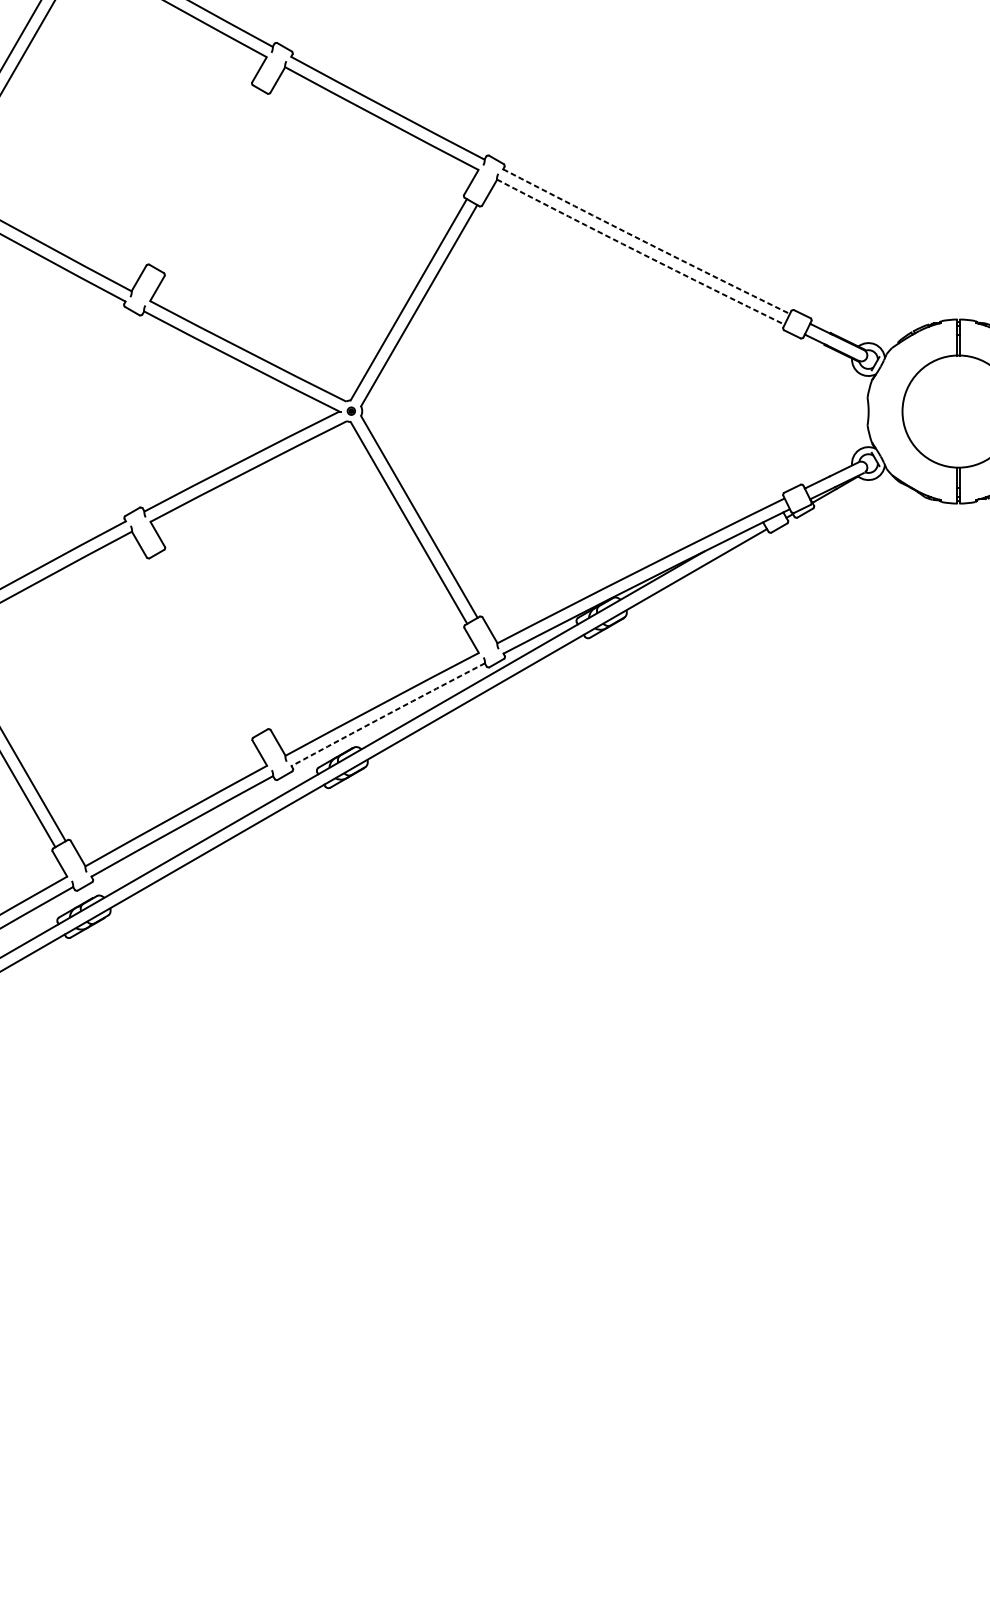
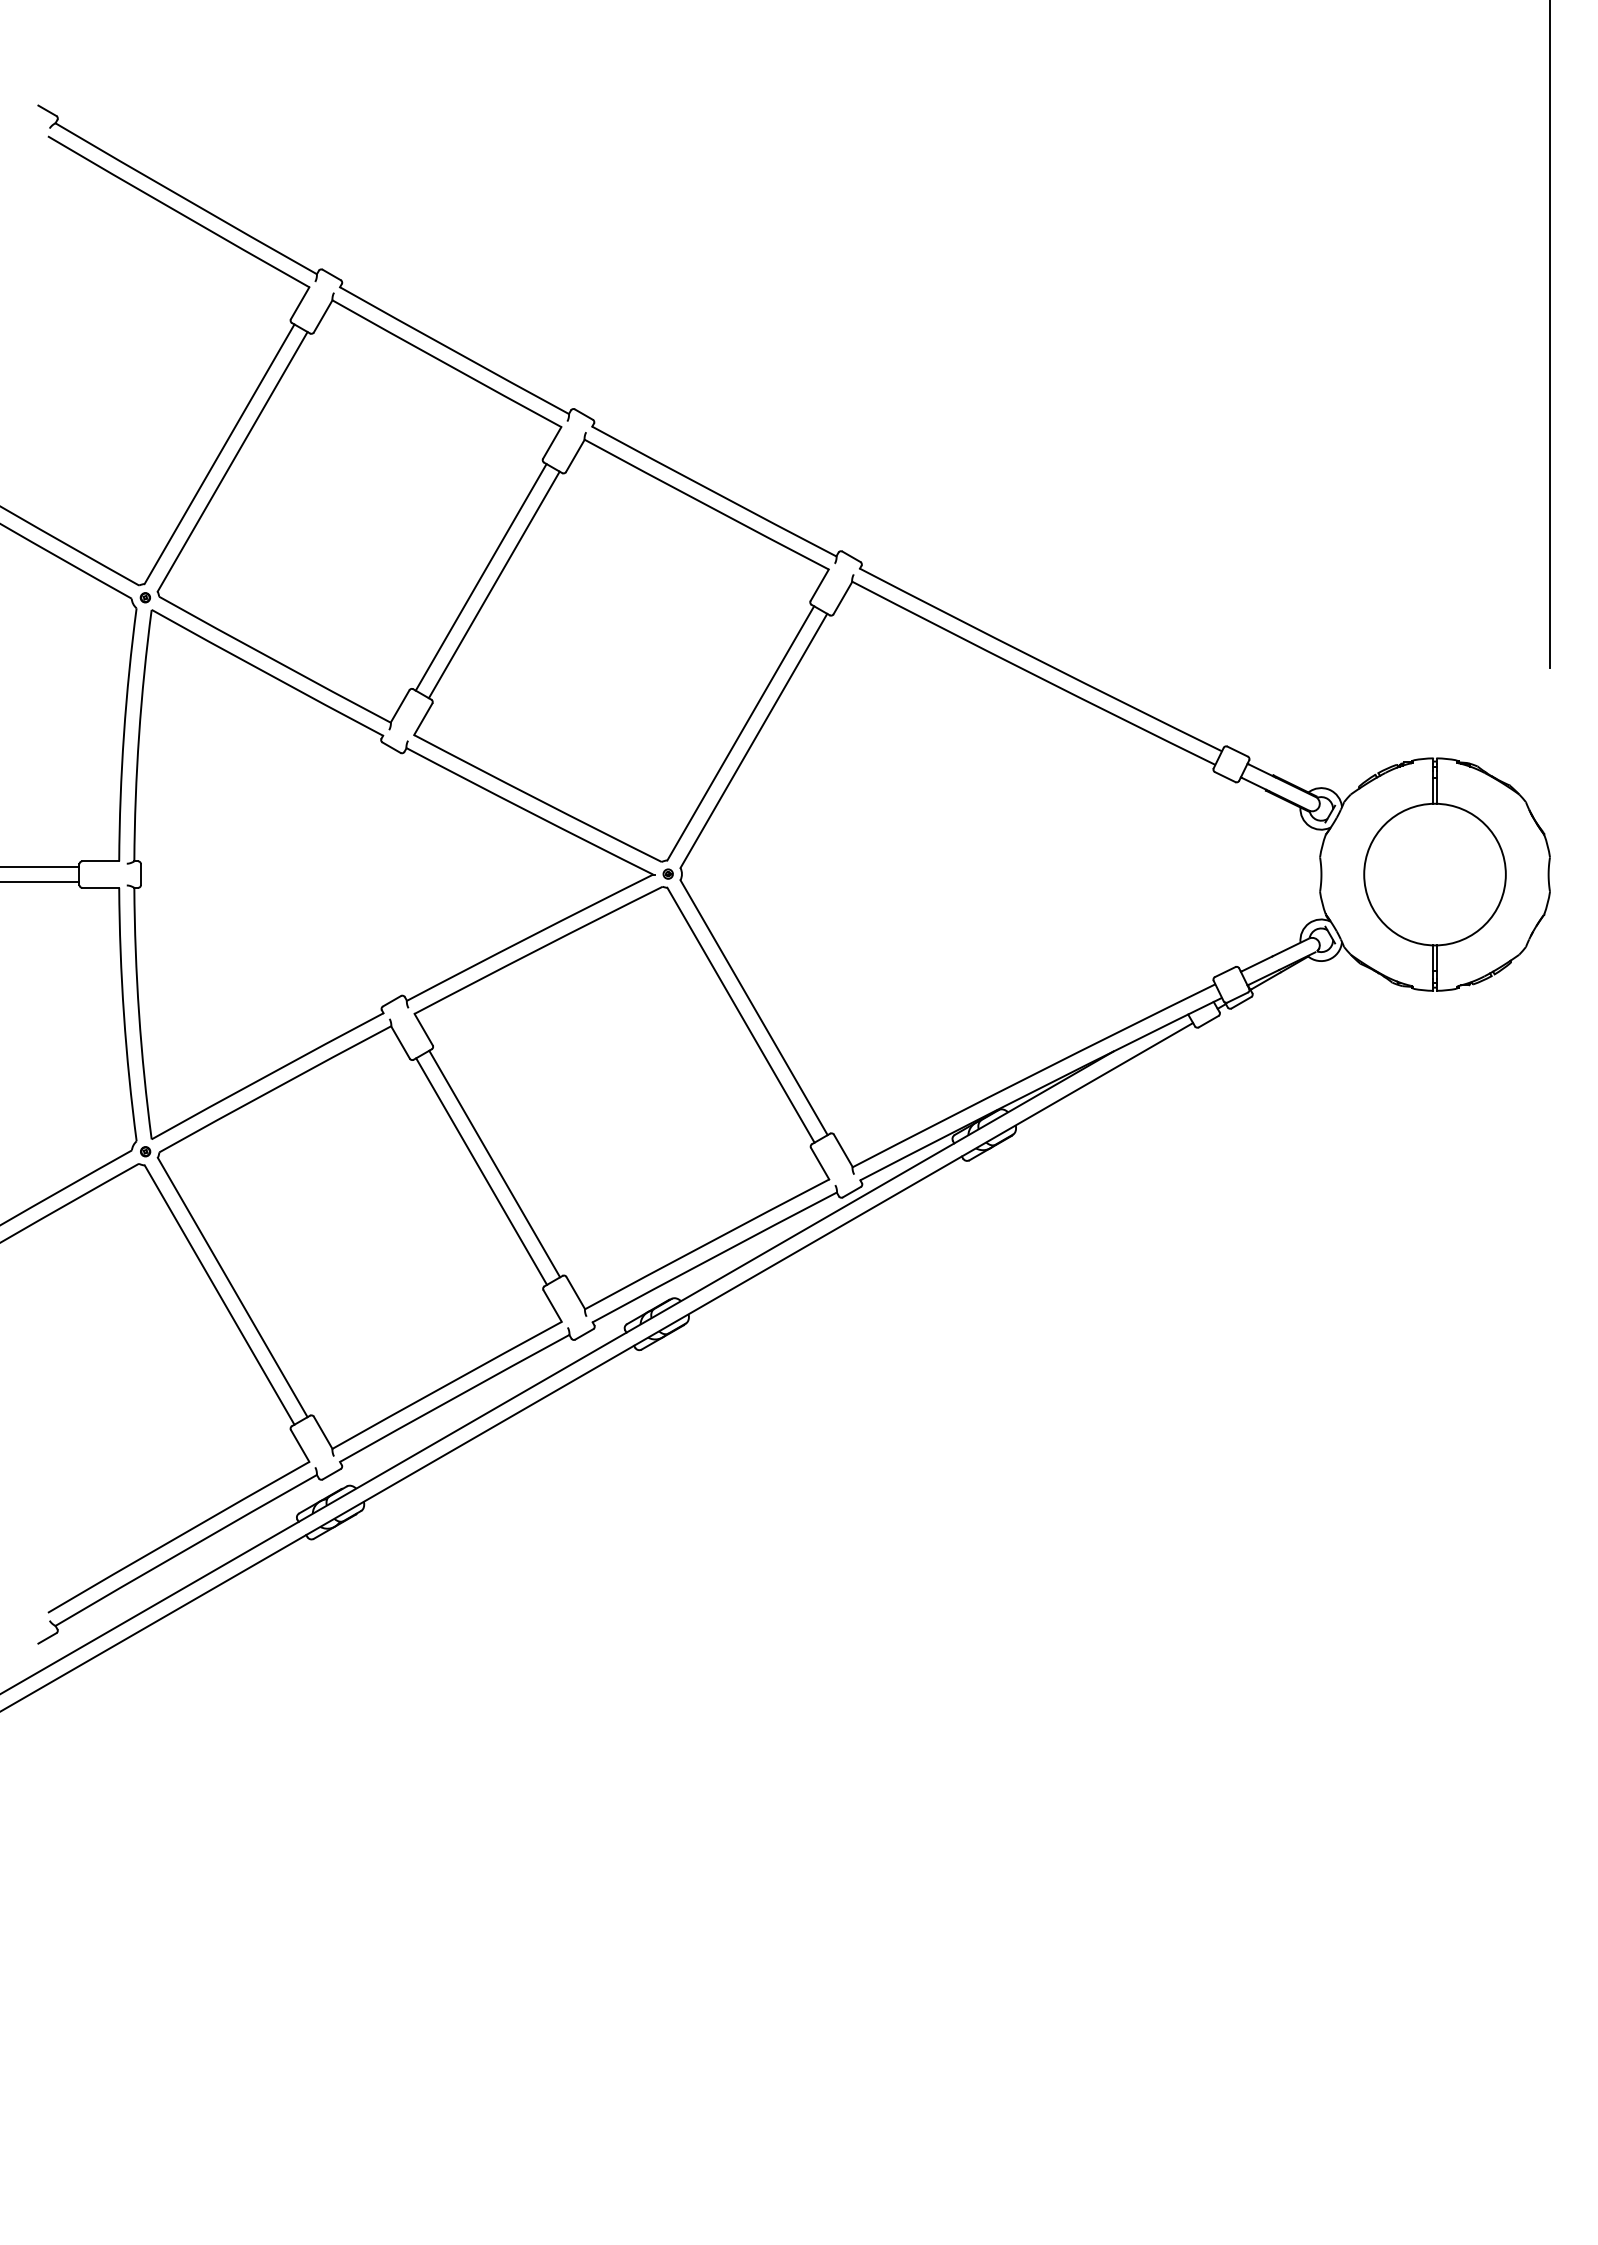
line: (202, 176) -> (480, 577), added
line: (213, 181) -> (493, 584), added
arc: (646, 242) -> (1040, 661), dashed -> solid
arc: (640, 253) -> (1033, 674), dashed -> solid
line: (213, 640) -> (494, 1163), added
line: (203, 646) -> (481, 1171), added
arc: (388, 714) -> (714, 1256), dashed -> solid

